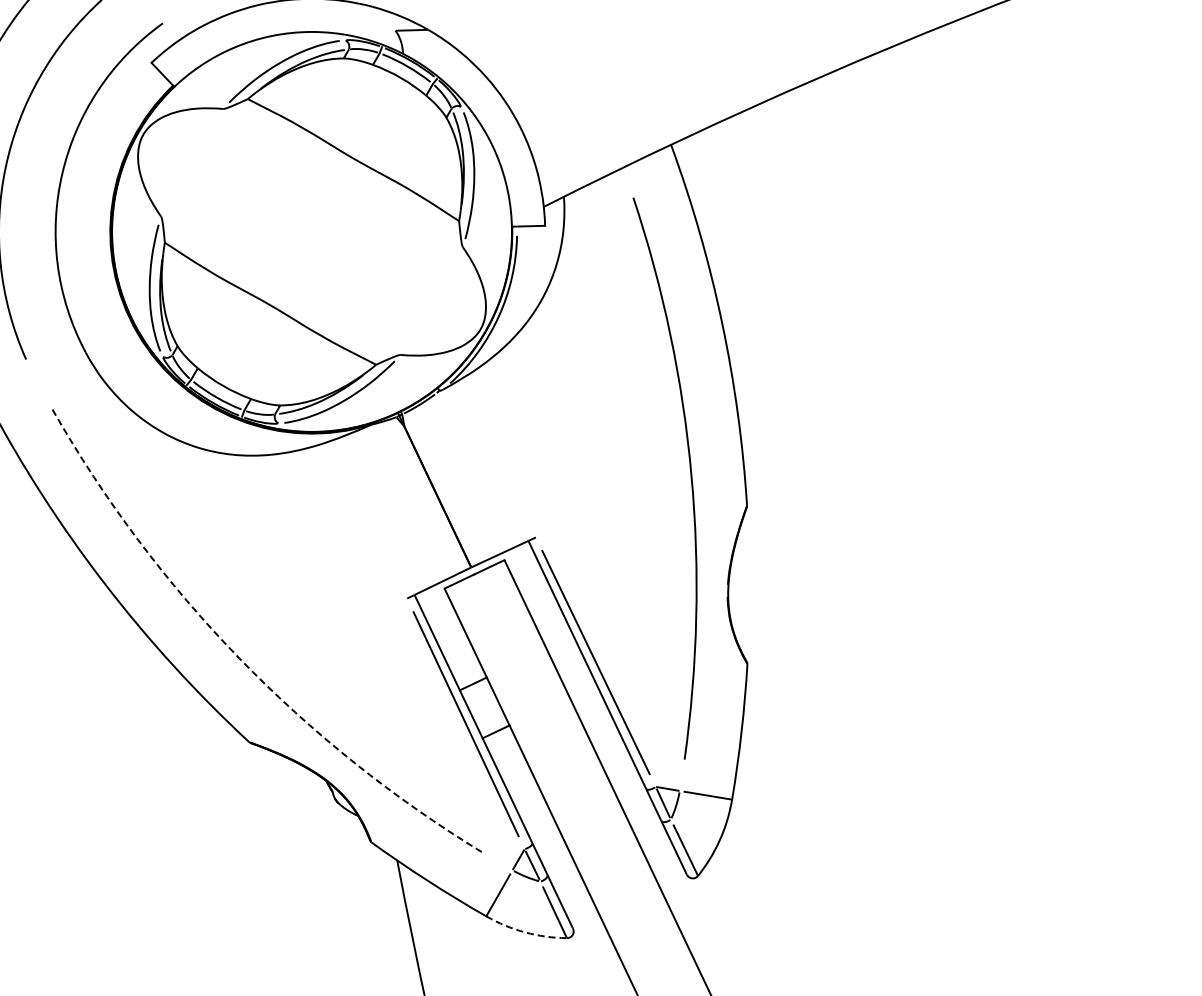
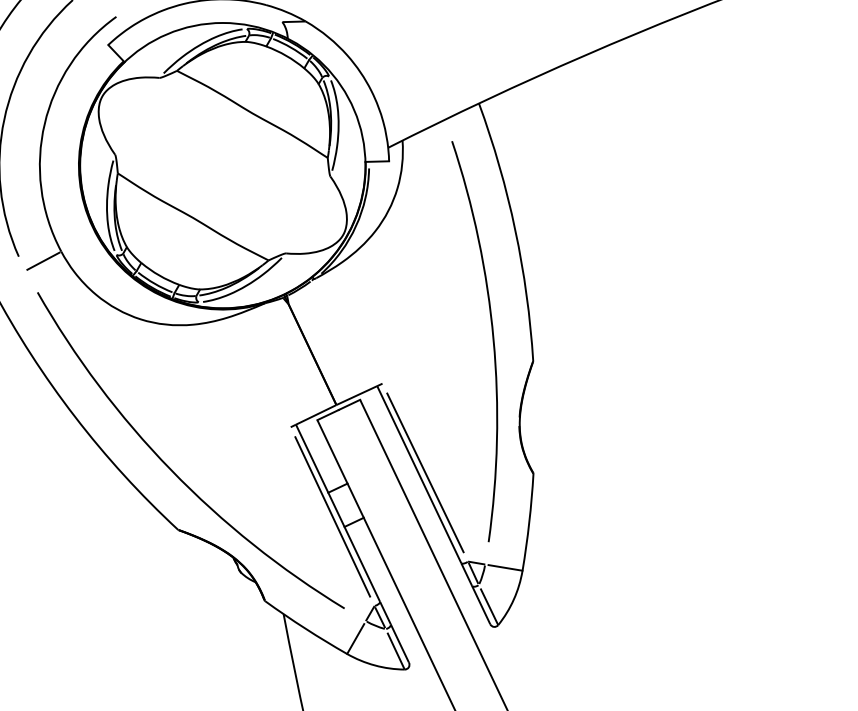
line: (60, 365) -> (43, 260), added
arc: (239, 658) -> (171, 470), dashed -> solid
arc: (525, 932) -> (375, 665), dashed -> solid

